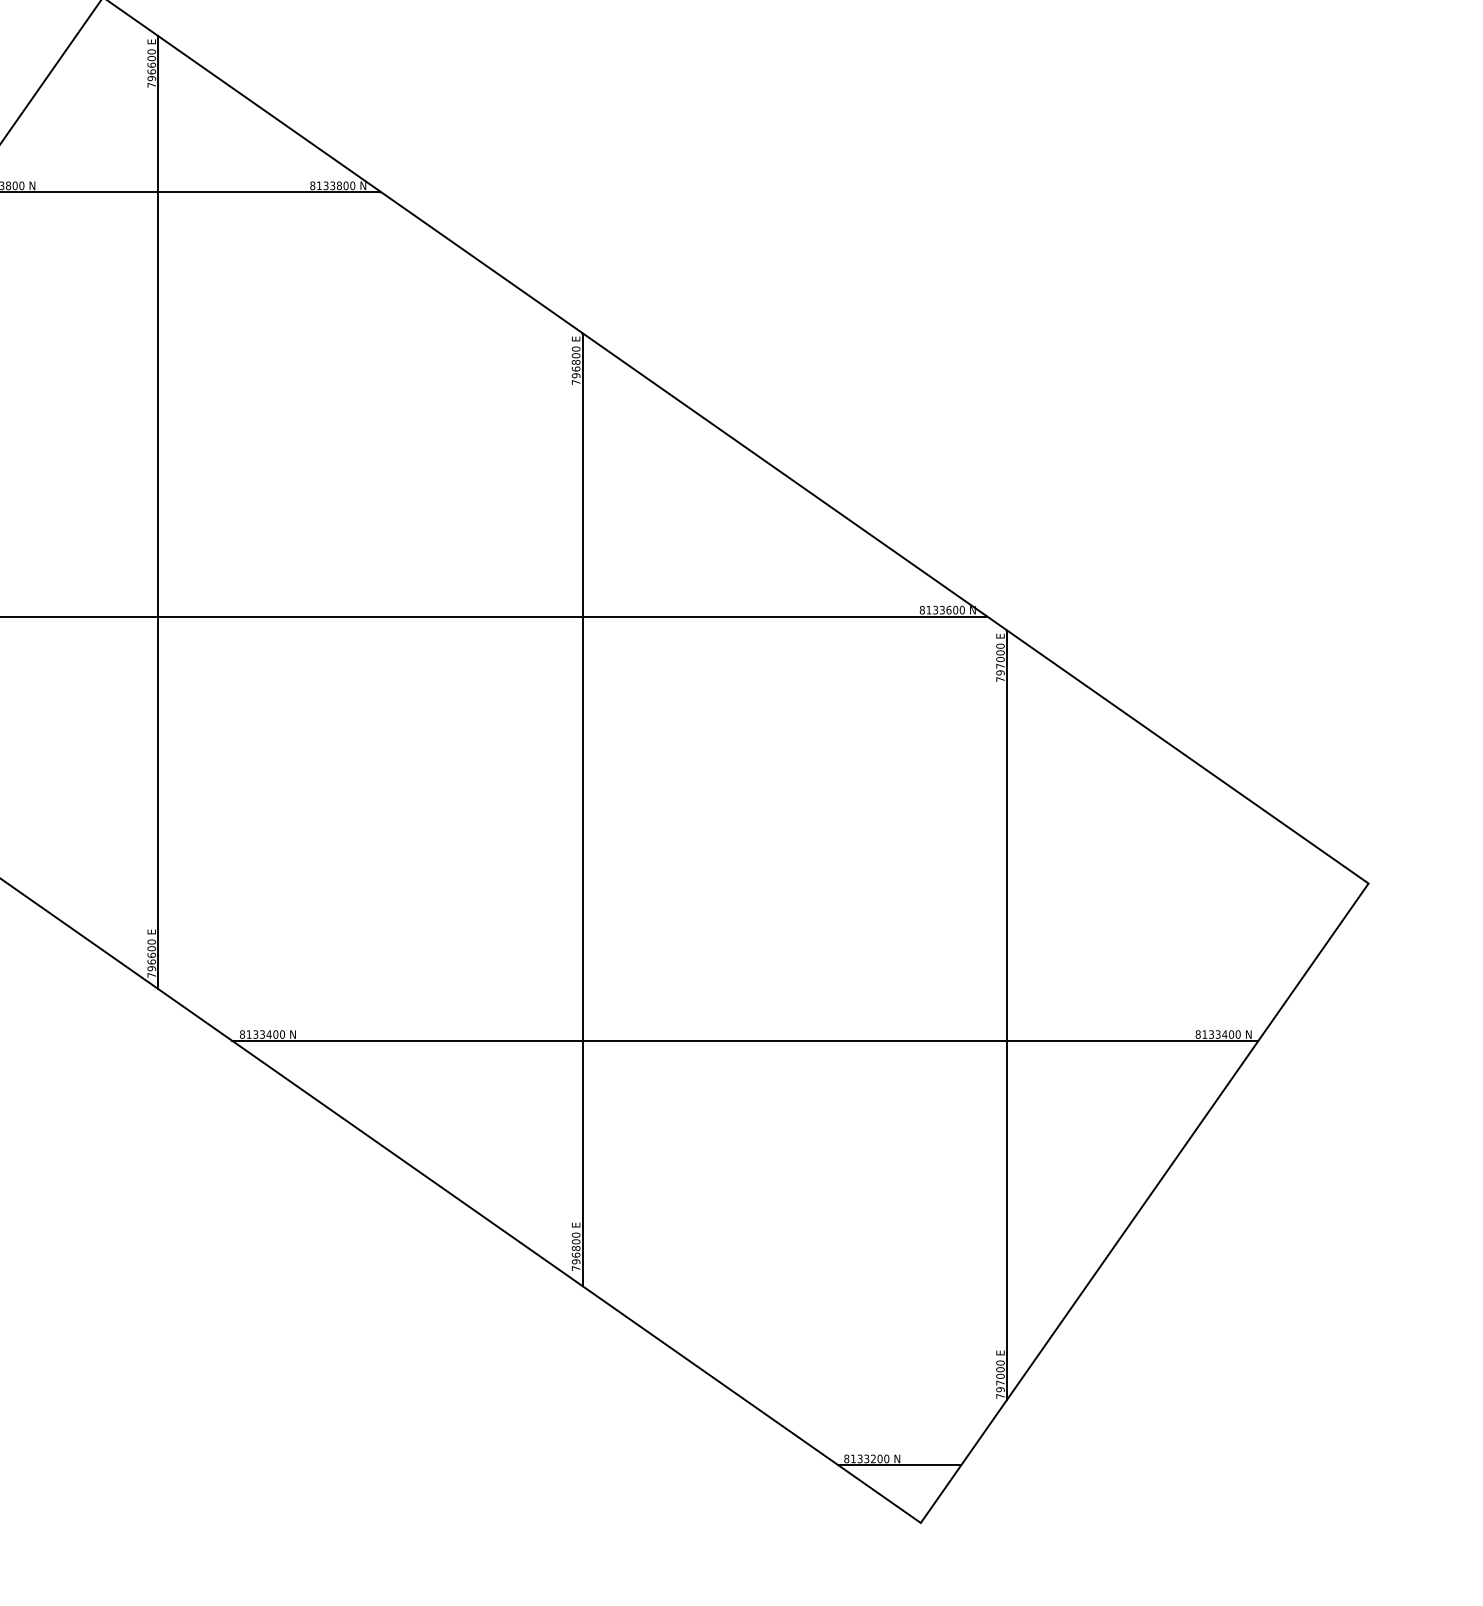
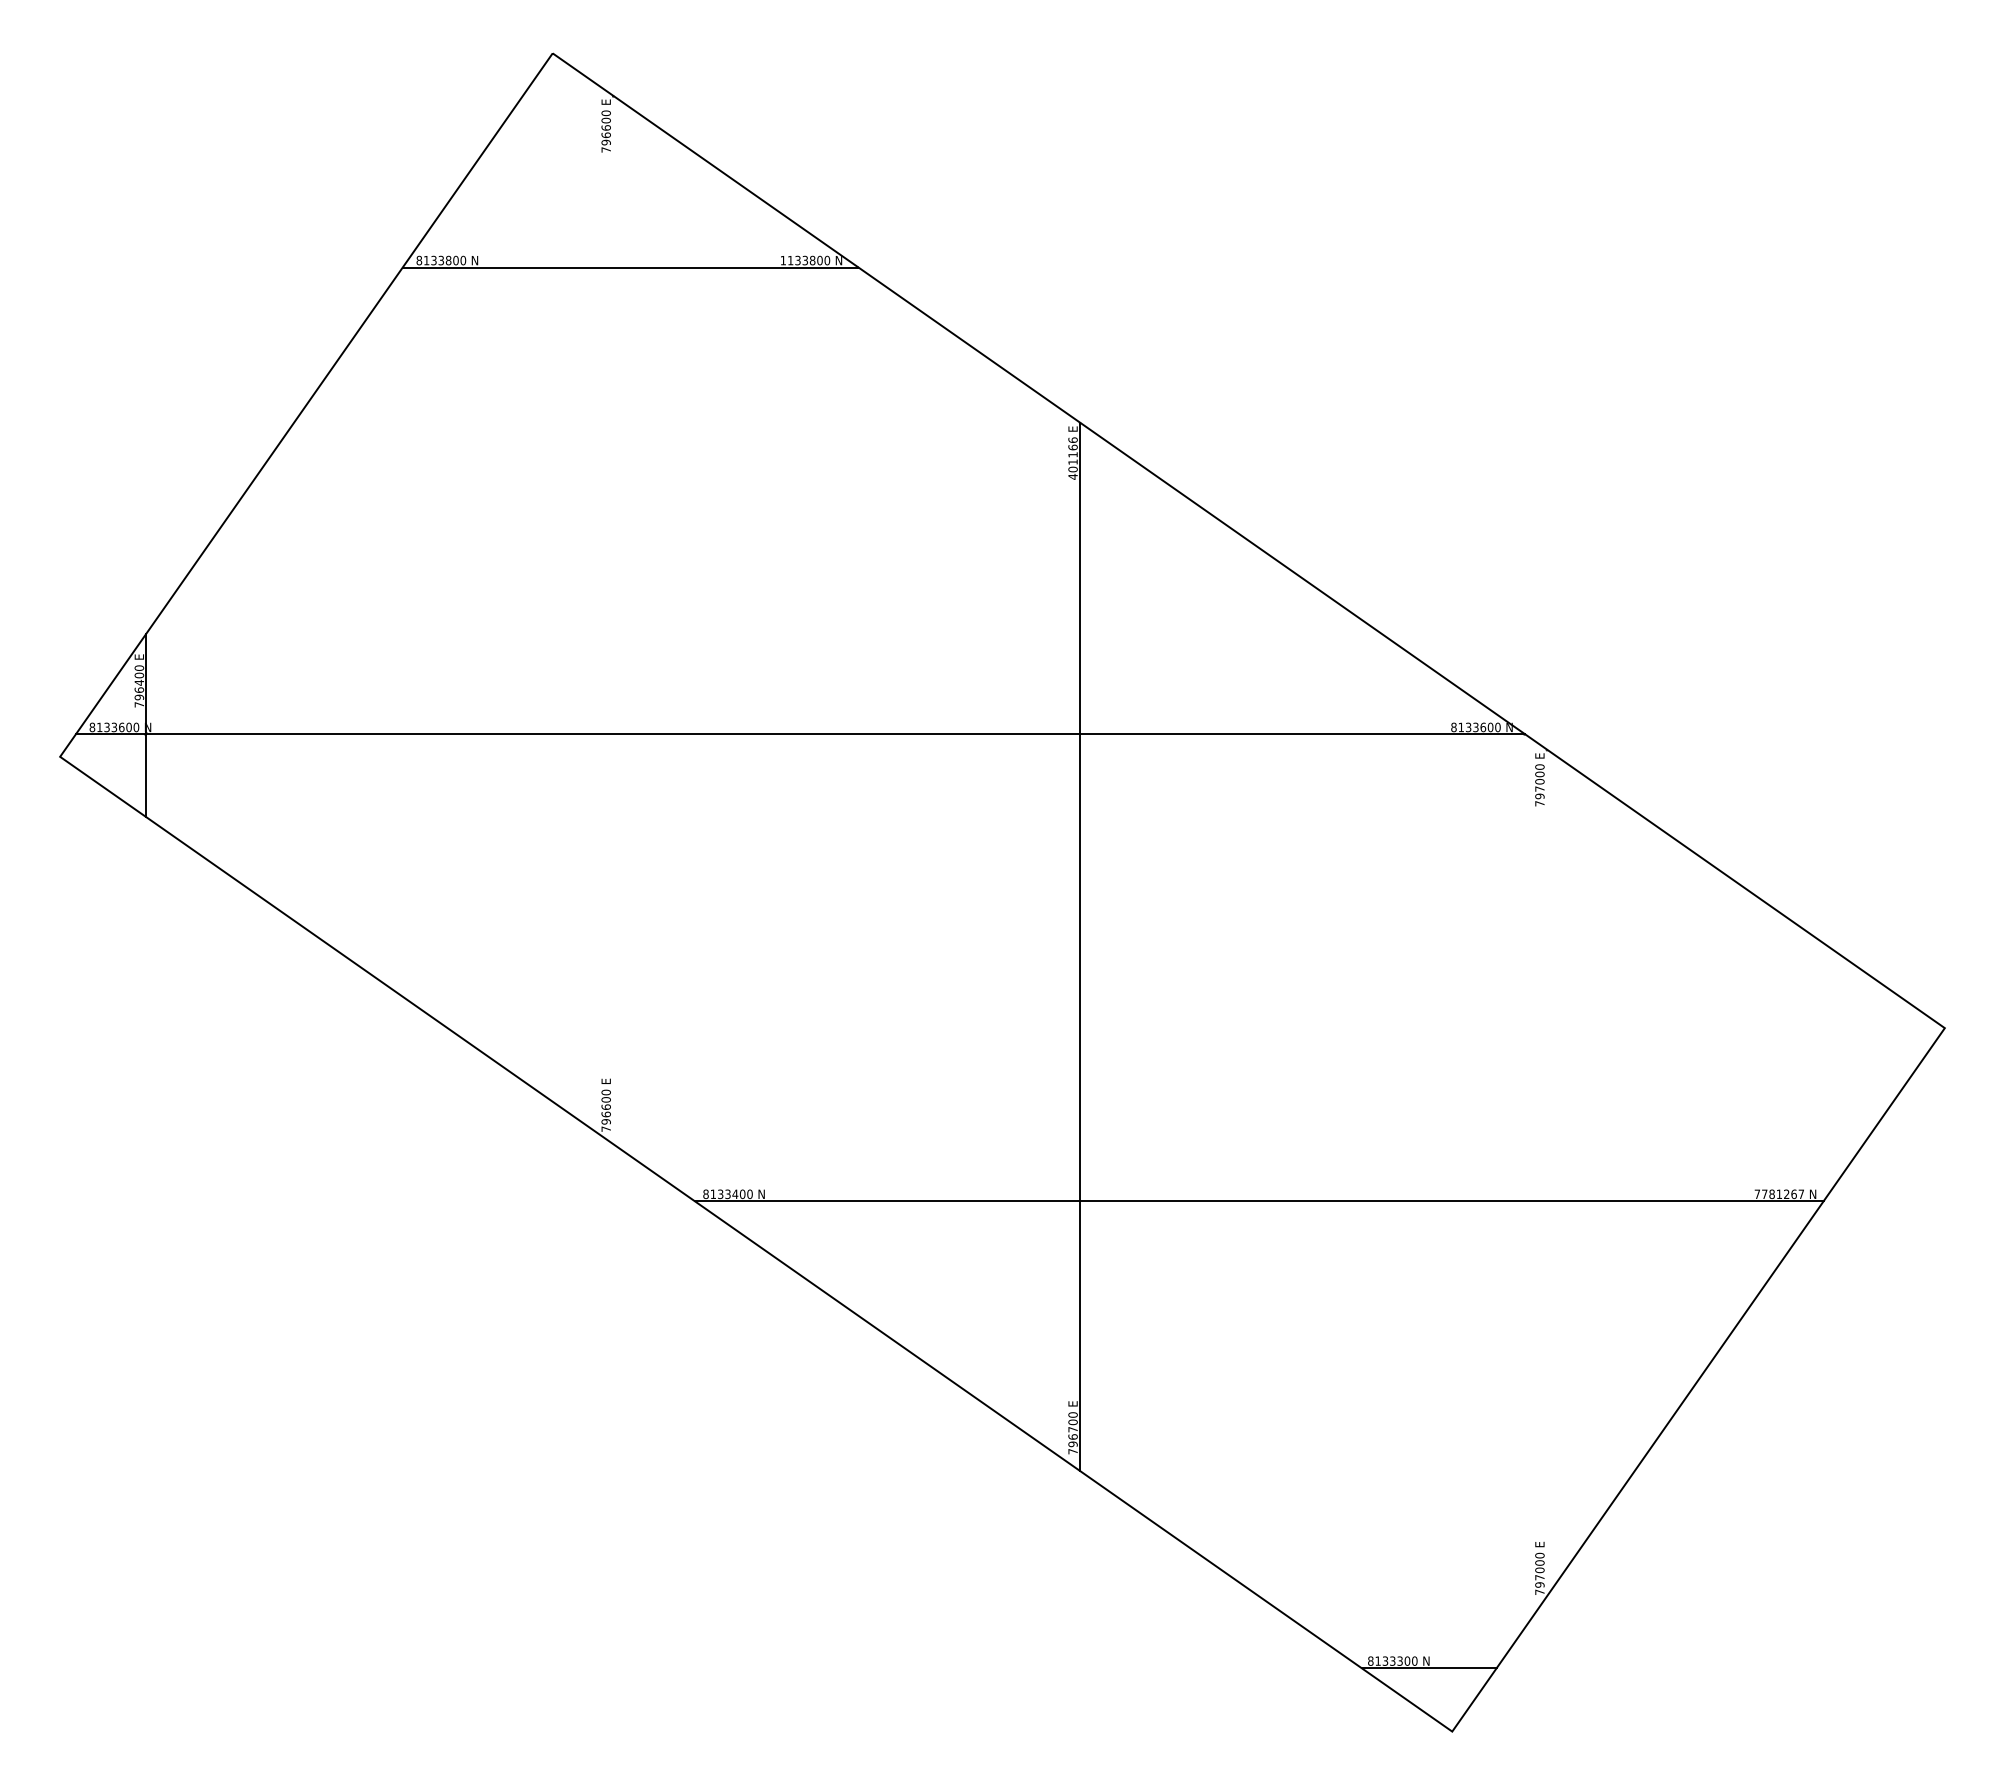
text: (312, 185) -> (783, 260), 8133800 -> 1133800
text: (575, 365) -> (1072, 458), 796800 -> 401166
line: (158, 512) -> (613, 619), removed
line: (1006, 1015) -> (1546, 1173), removed
text: (1218, 1034) -> (1779, 1194), 8133400 -> 7781267
text: (575, 1248) -> (1072, 1429), 796800 -> 796700
text: (872, 1459) -> (1399, 1661), 8133200 -> 8133300

